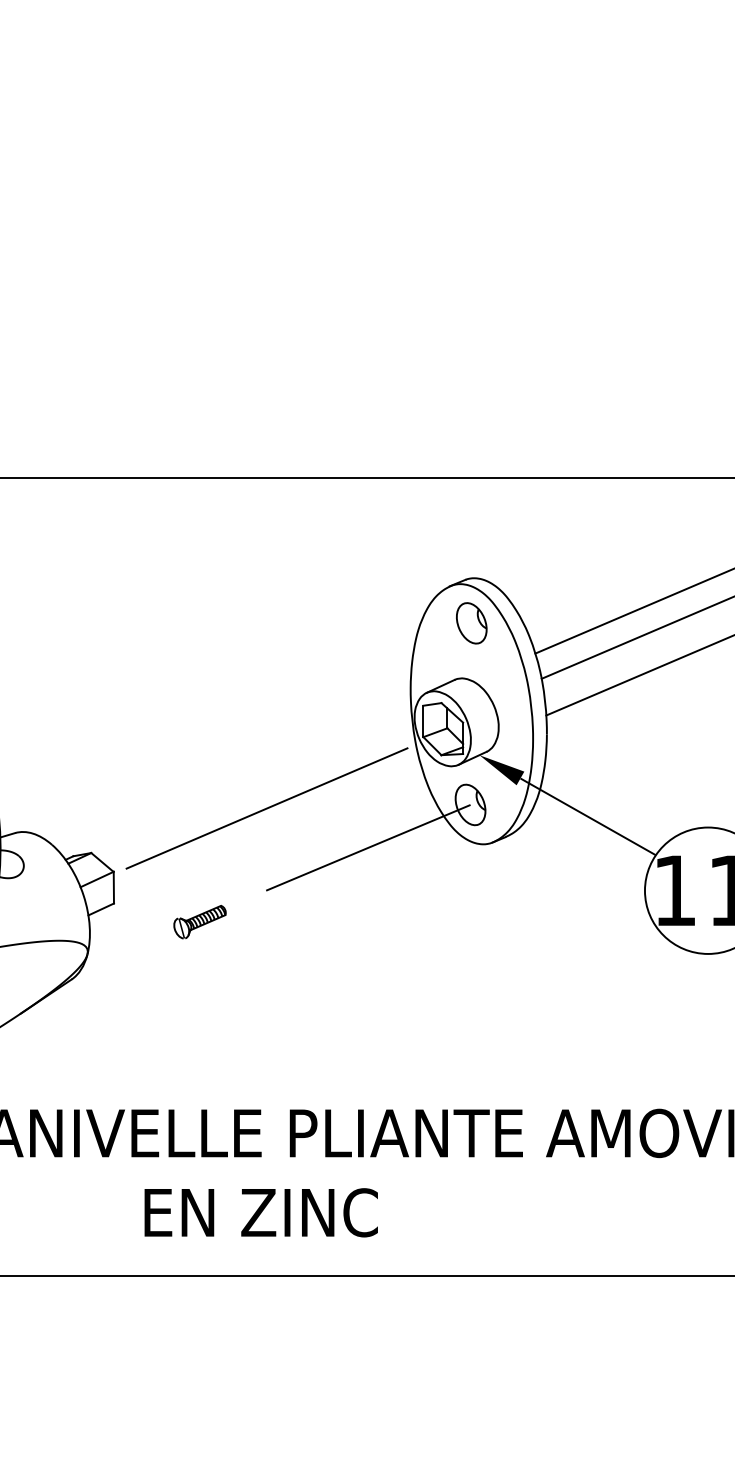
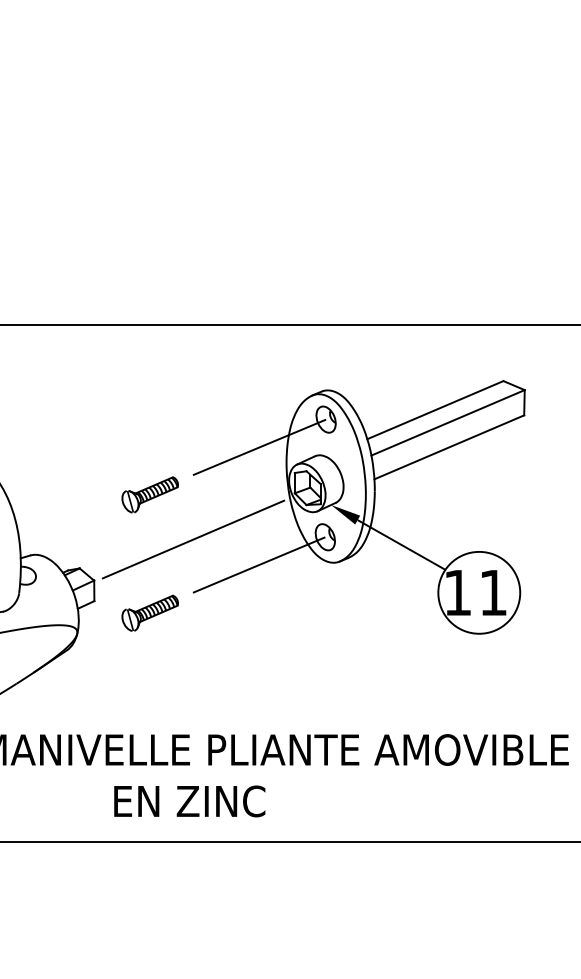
line: (368, 666) -> (259, 447), added
part: (199, 738) -> (149, 494), added
part: (199, 921) -> (149, 612), size x1.67

